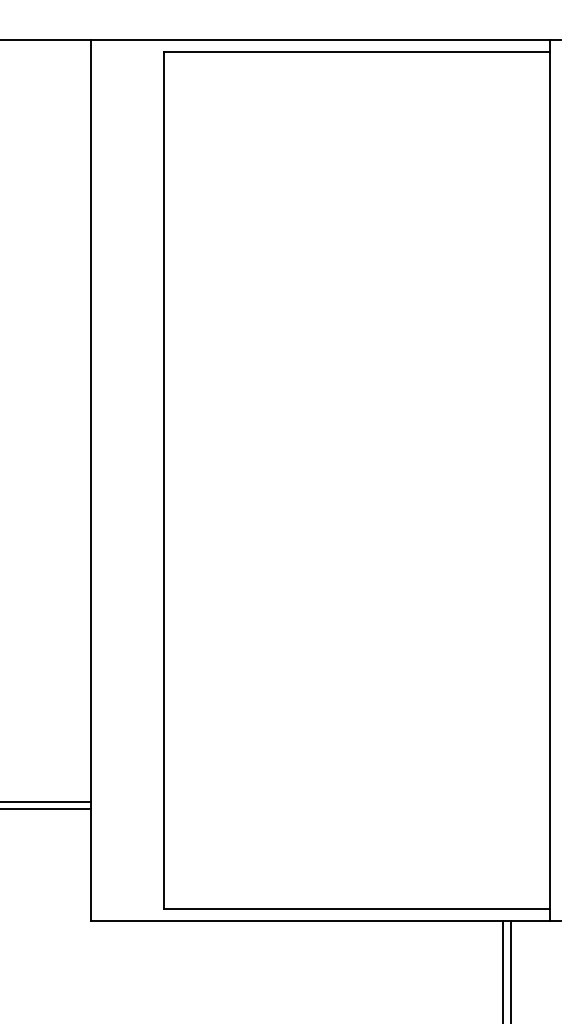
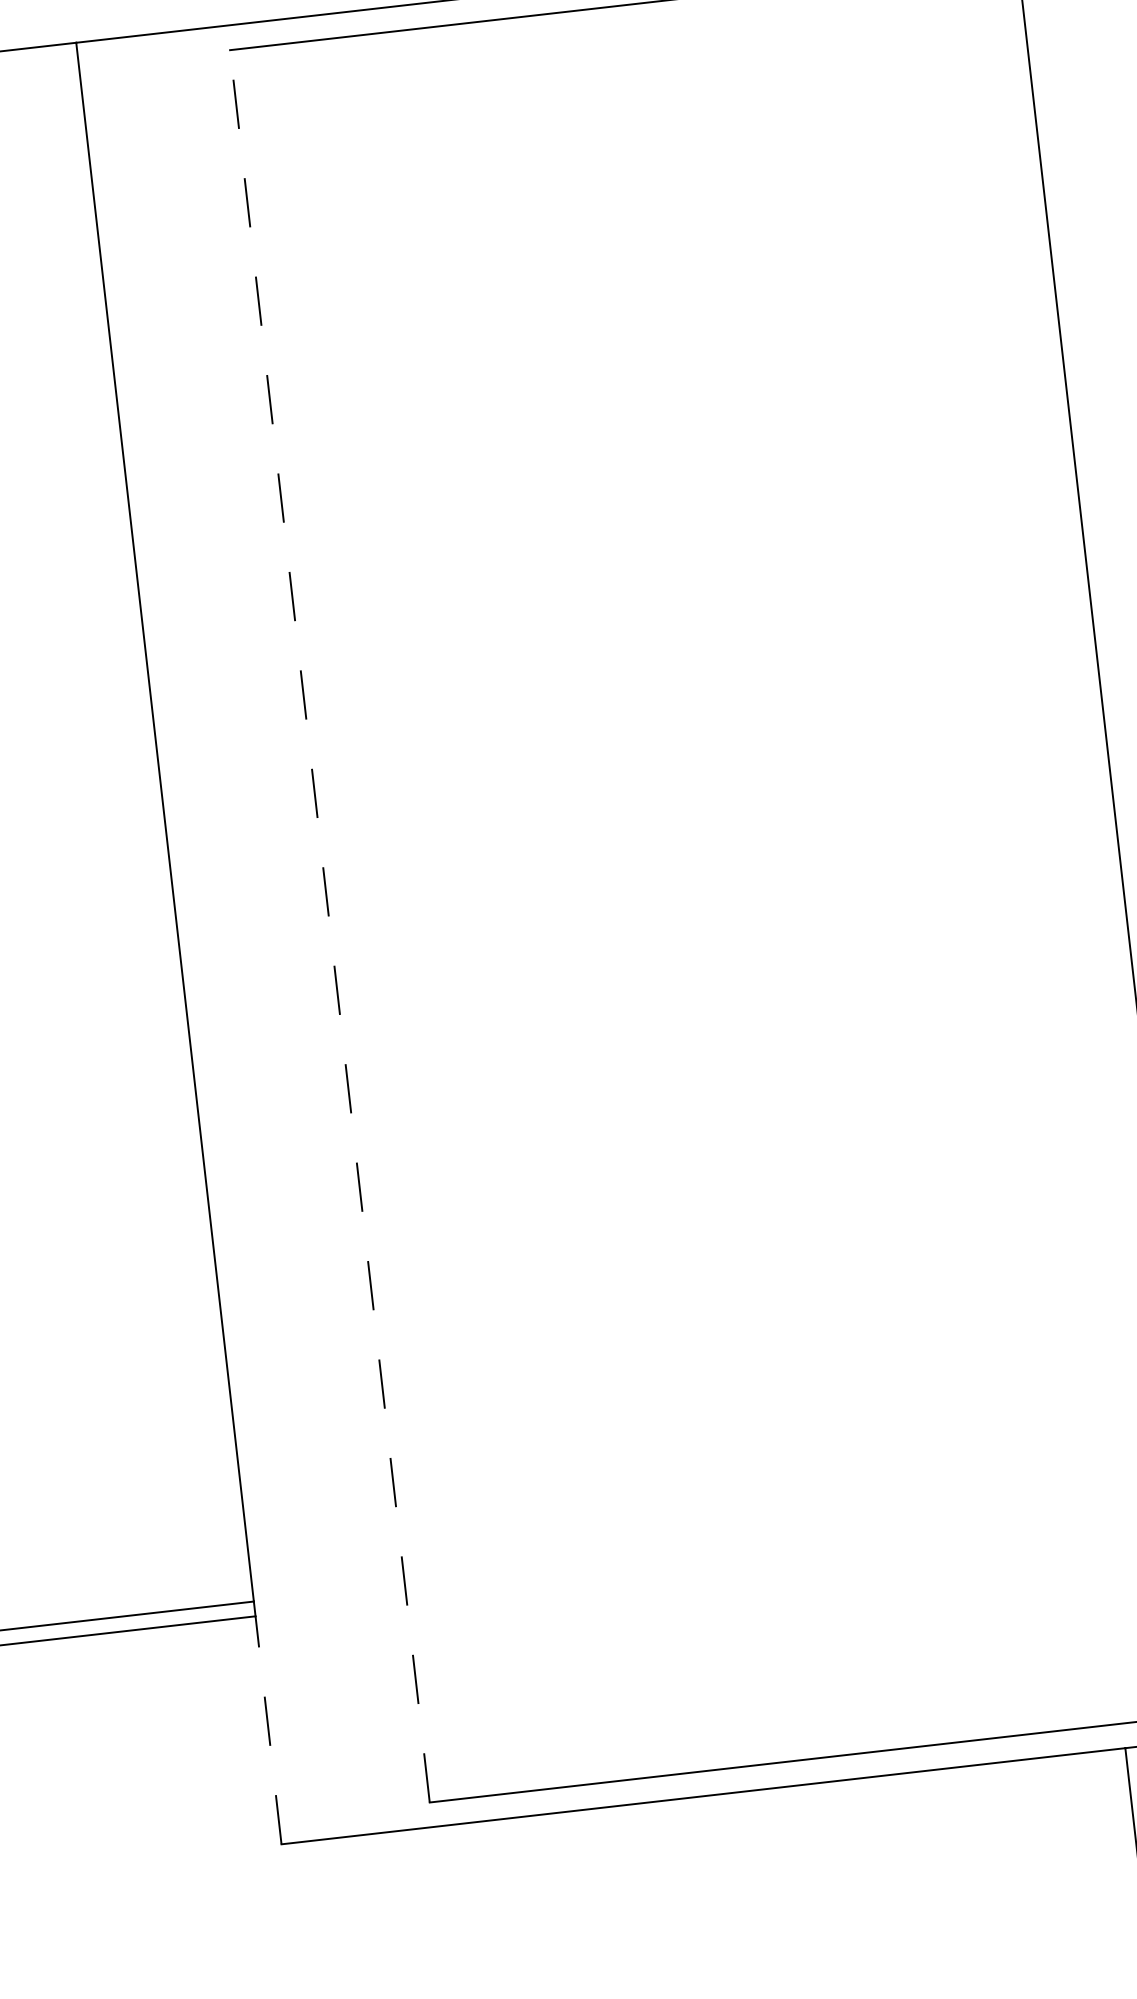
line: (164, 480) -> (329, 926), solid -> dashed
line: (90, 865) -> (268, 1731), solid -> dashed

